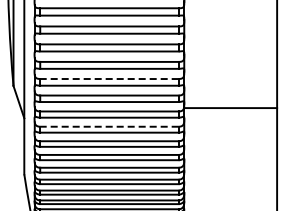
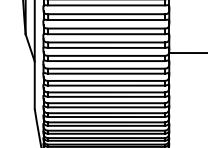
line: (108, 79) -> (105, 28), dashed -> solid
line: (108, 126) -> (105, 68), dashed -> solid

